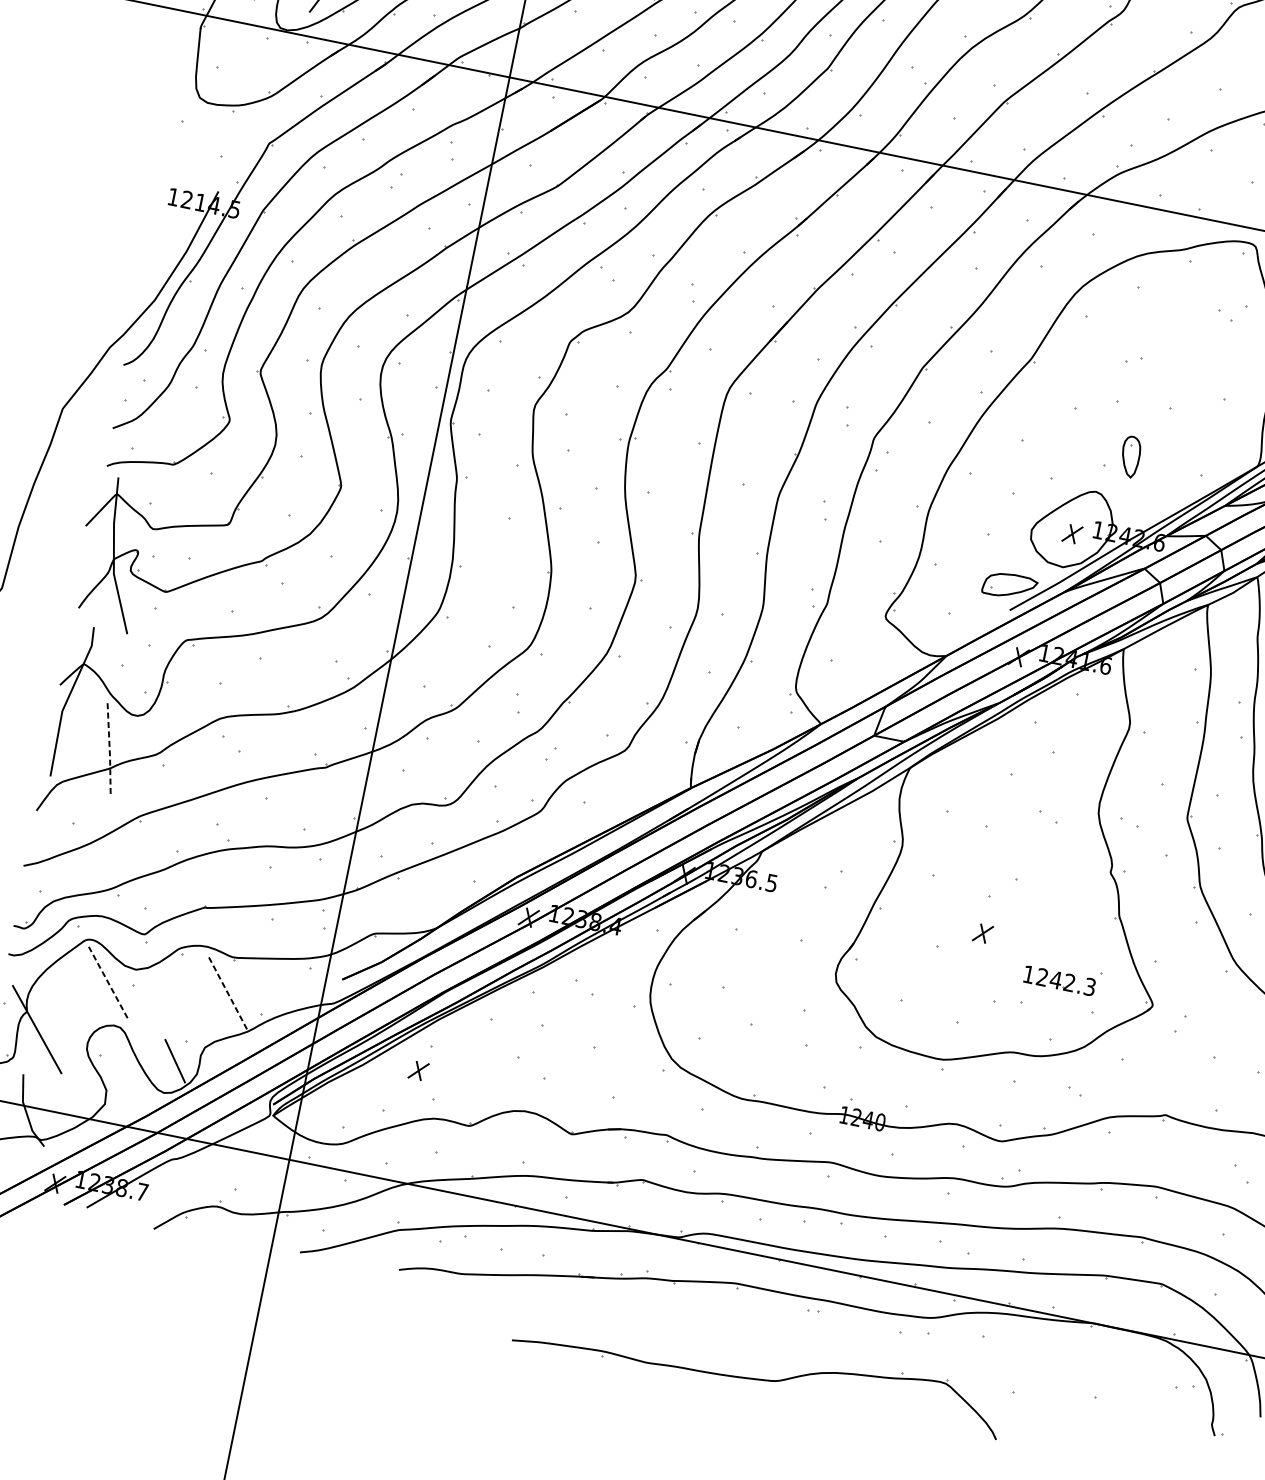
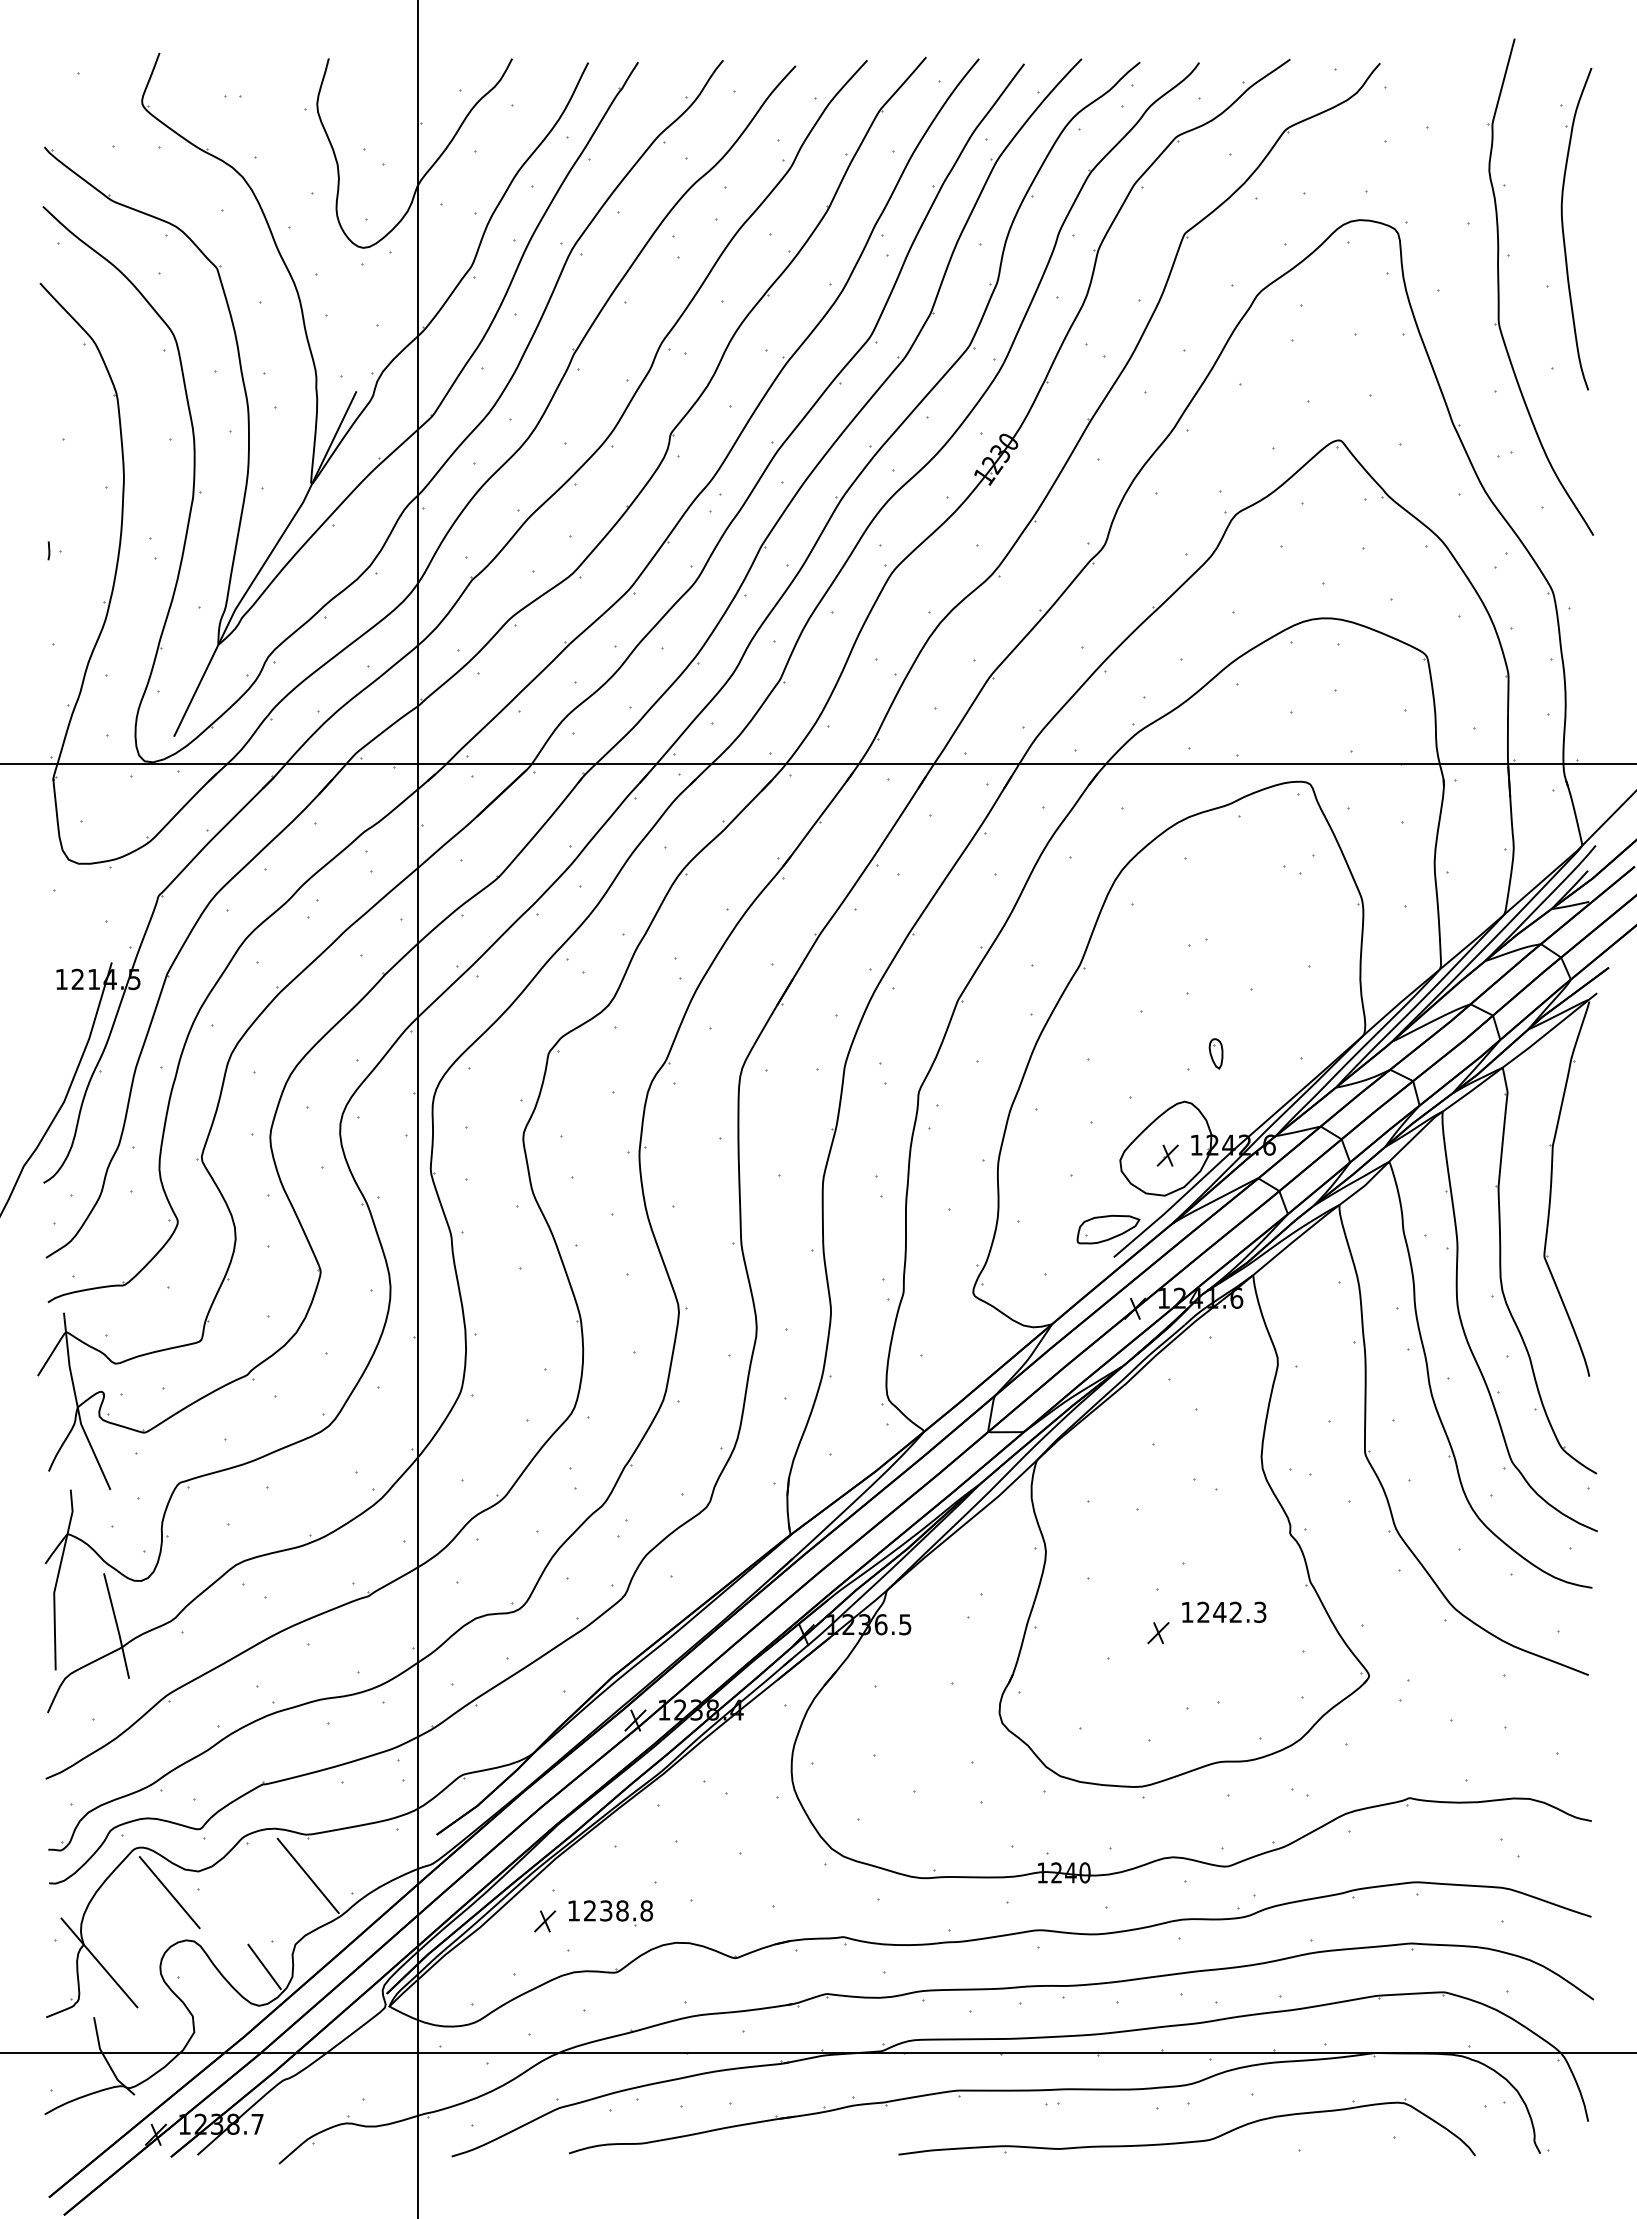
part: (1129, 456) -> (1215, 1053), size x0.62
line: (109, 750) -> (117, 1626), dashed -> solid
part: (1060, 980) -> (1224, 1611), moved
line: (108, 982) -> (169, 1892), dashed -> solid
line: (226, 991) -> (307, 1875), dashed -> solid
part: (474, 1075) -> (610, 1913), added
part: (756, 1378) -> (1186, 2141), moved

